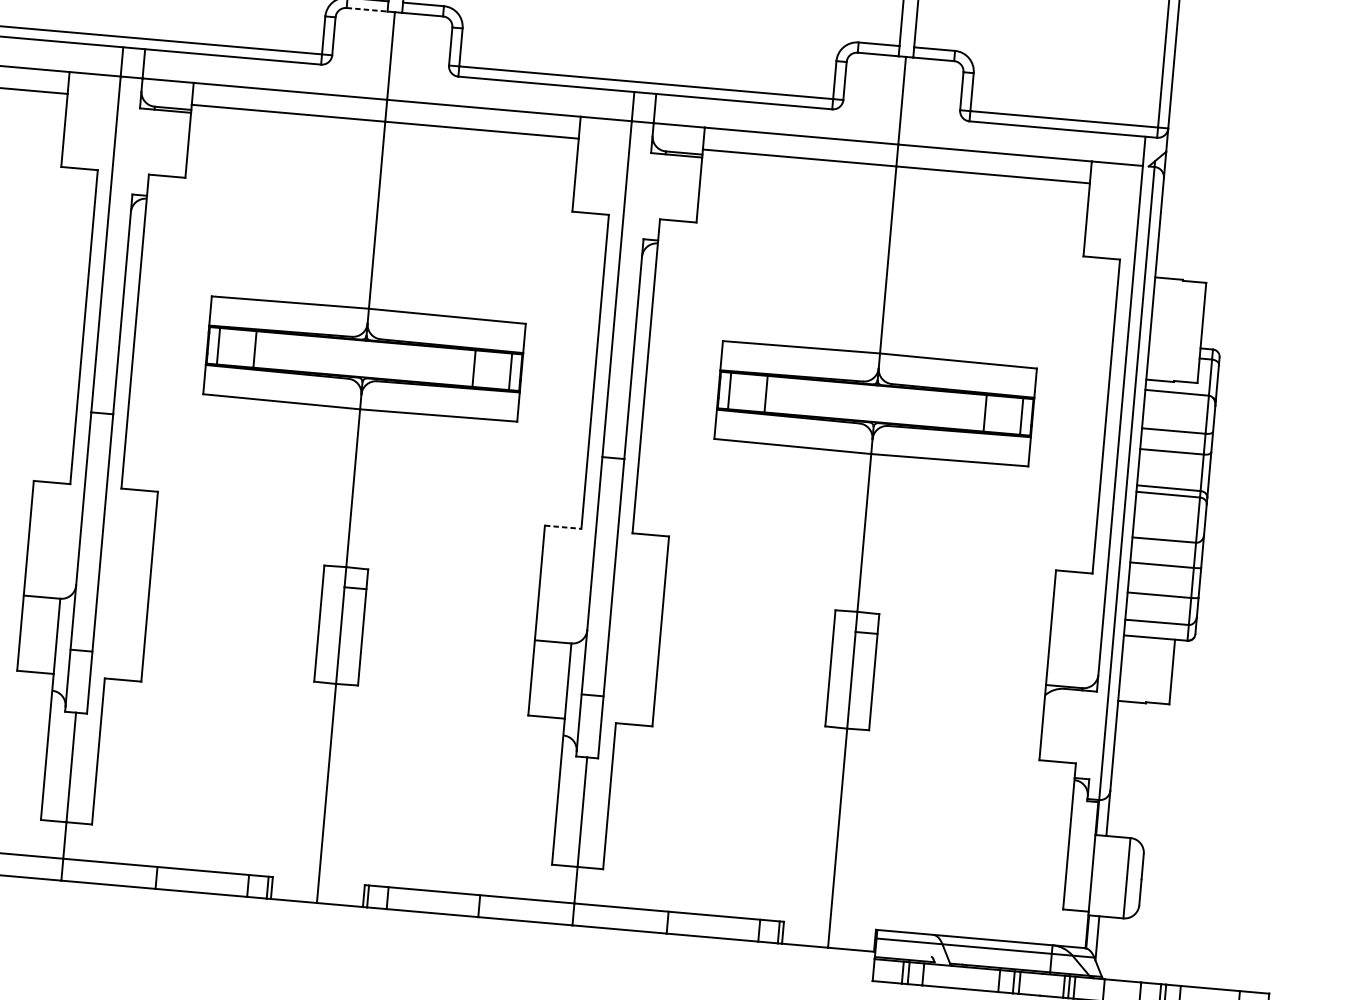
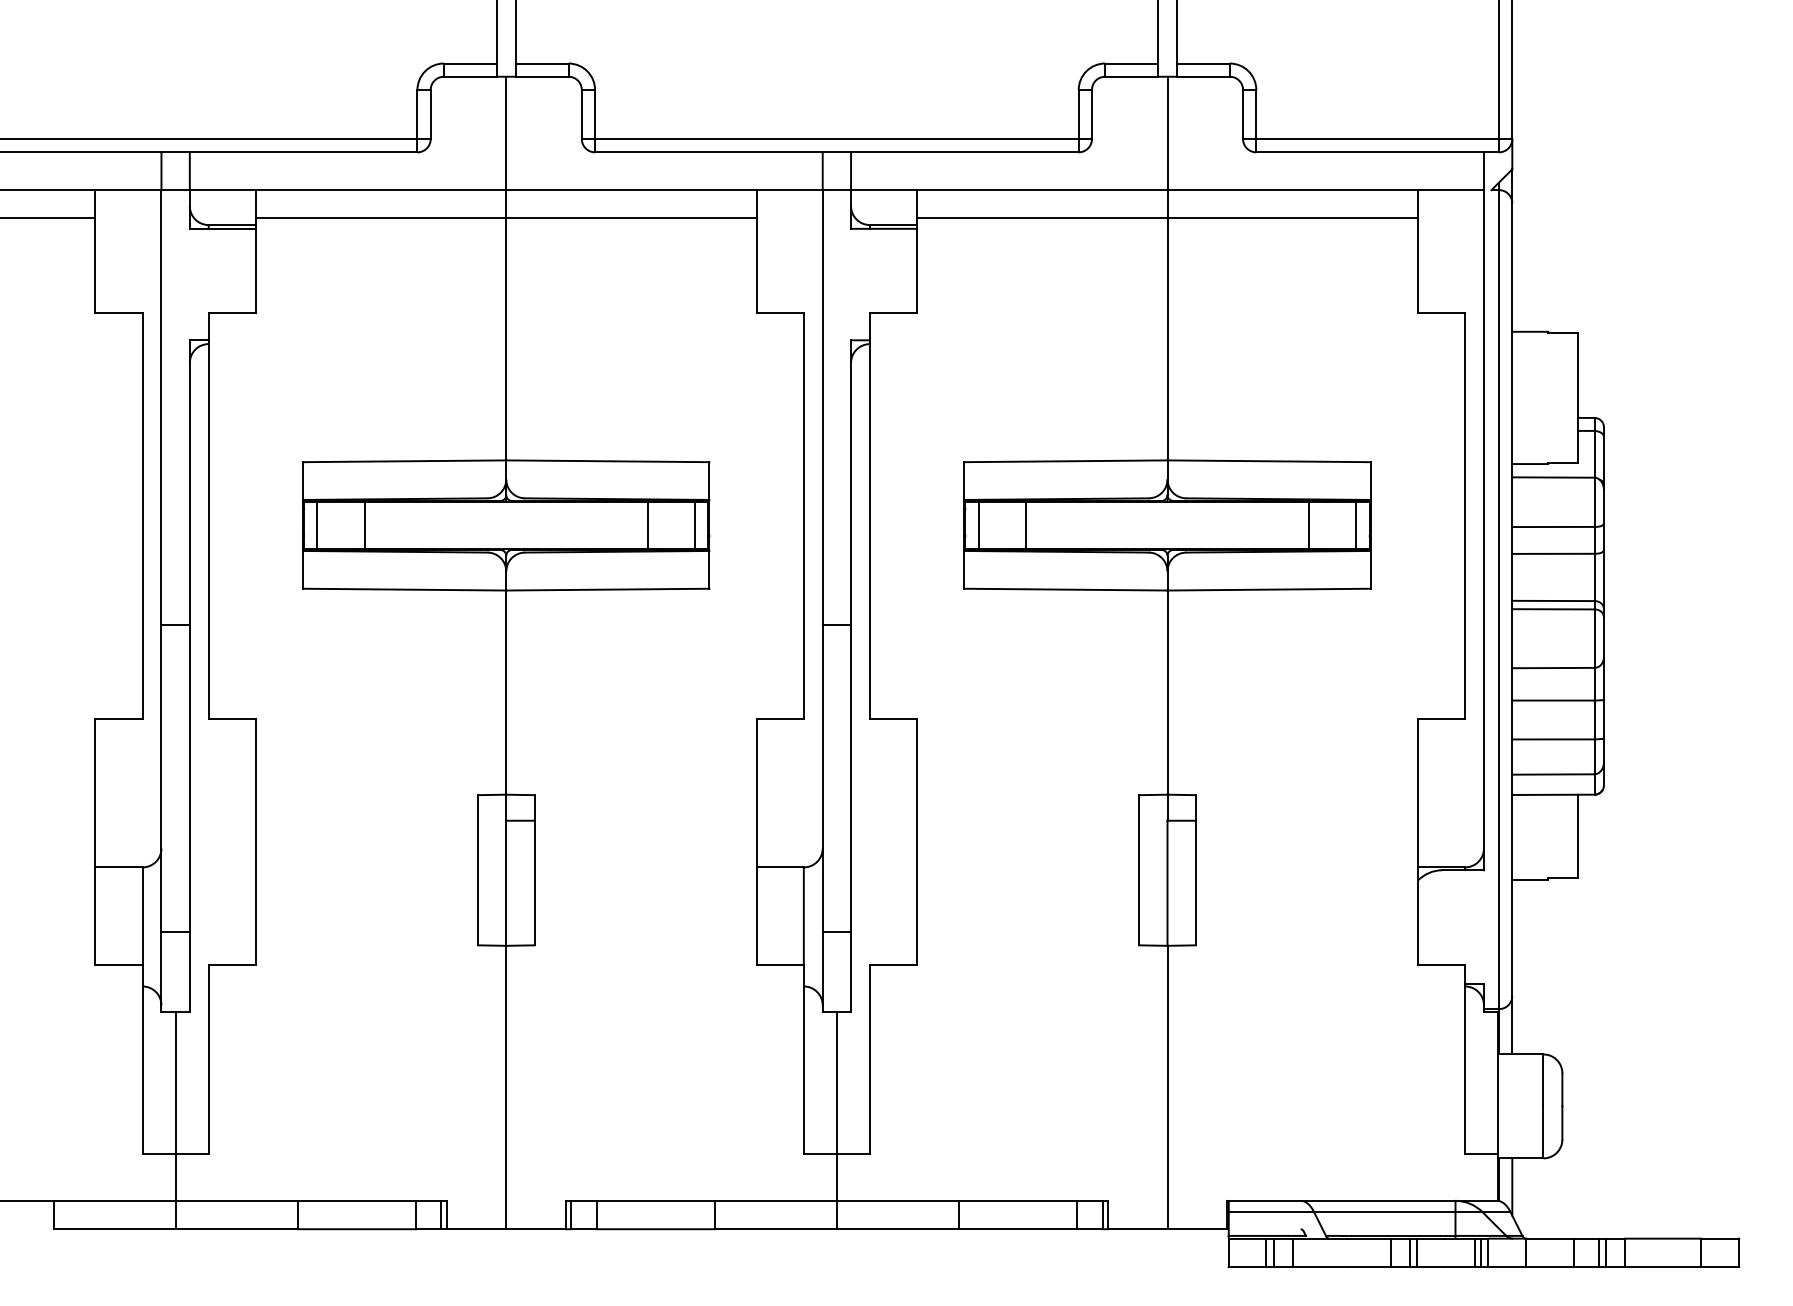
line: (367, 9) -> (470, 76), dashed -> solid
line: (563, 527) -> (780, 719), dashed -> solid

